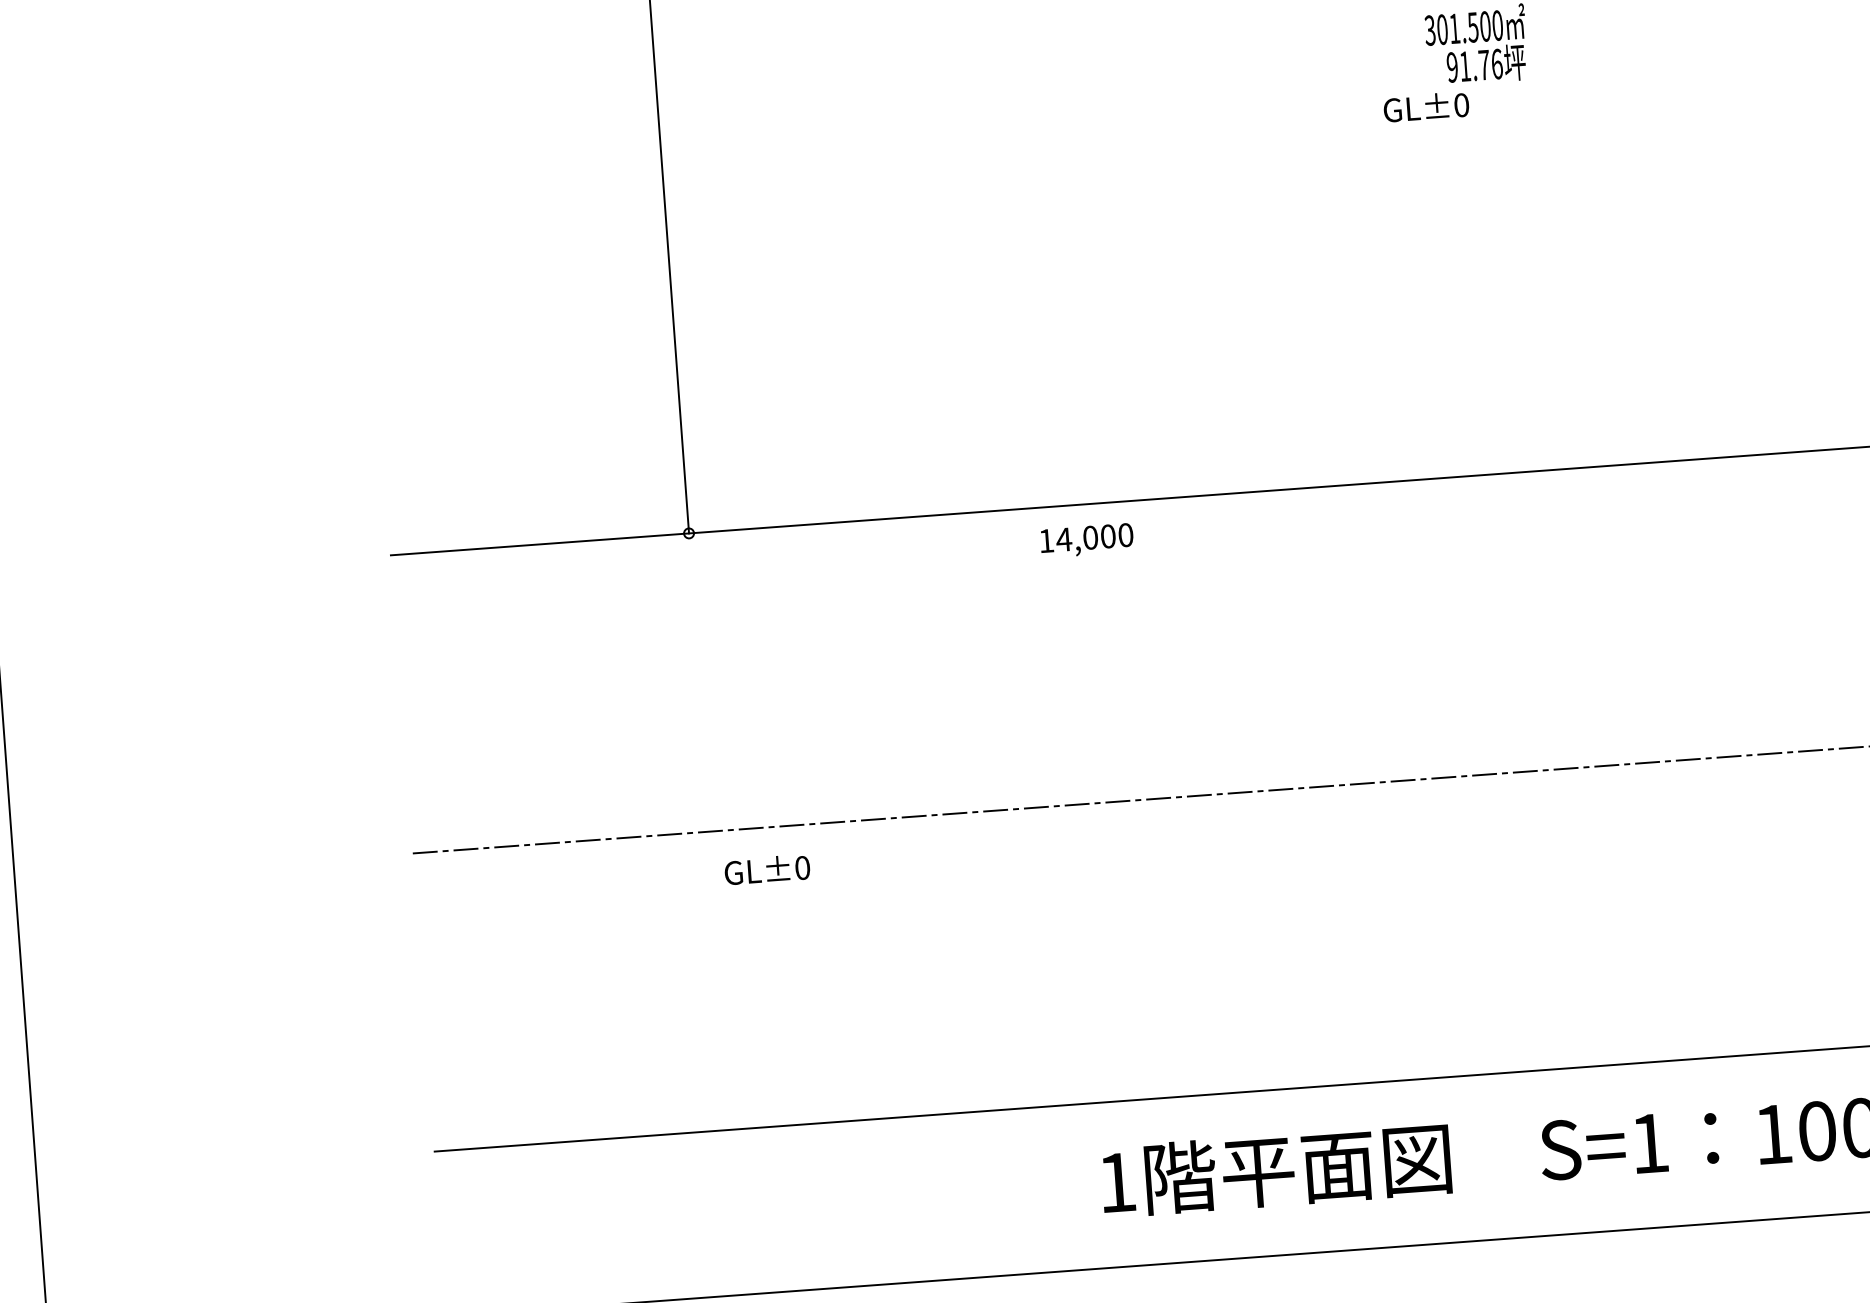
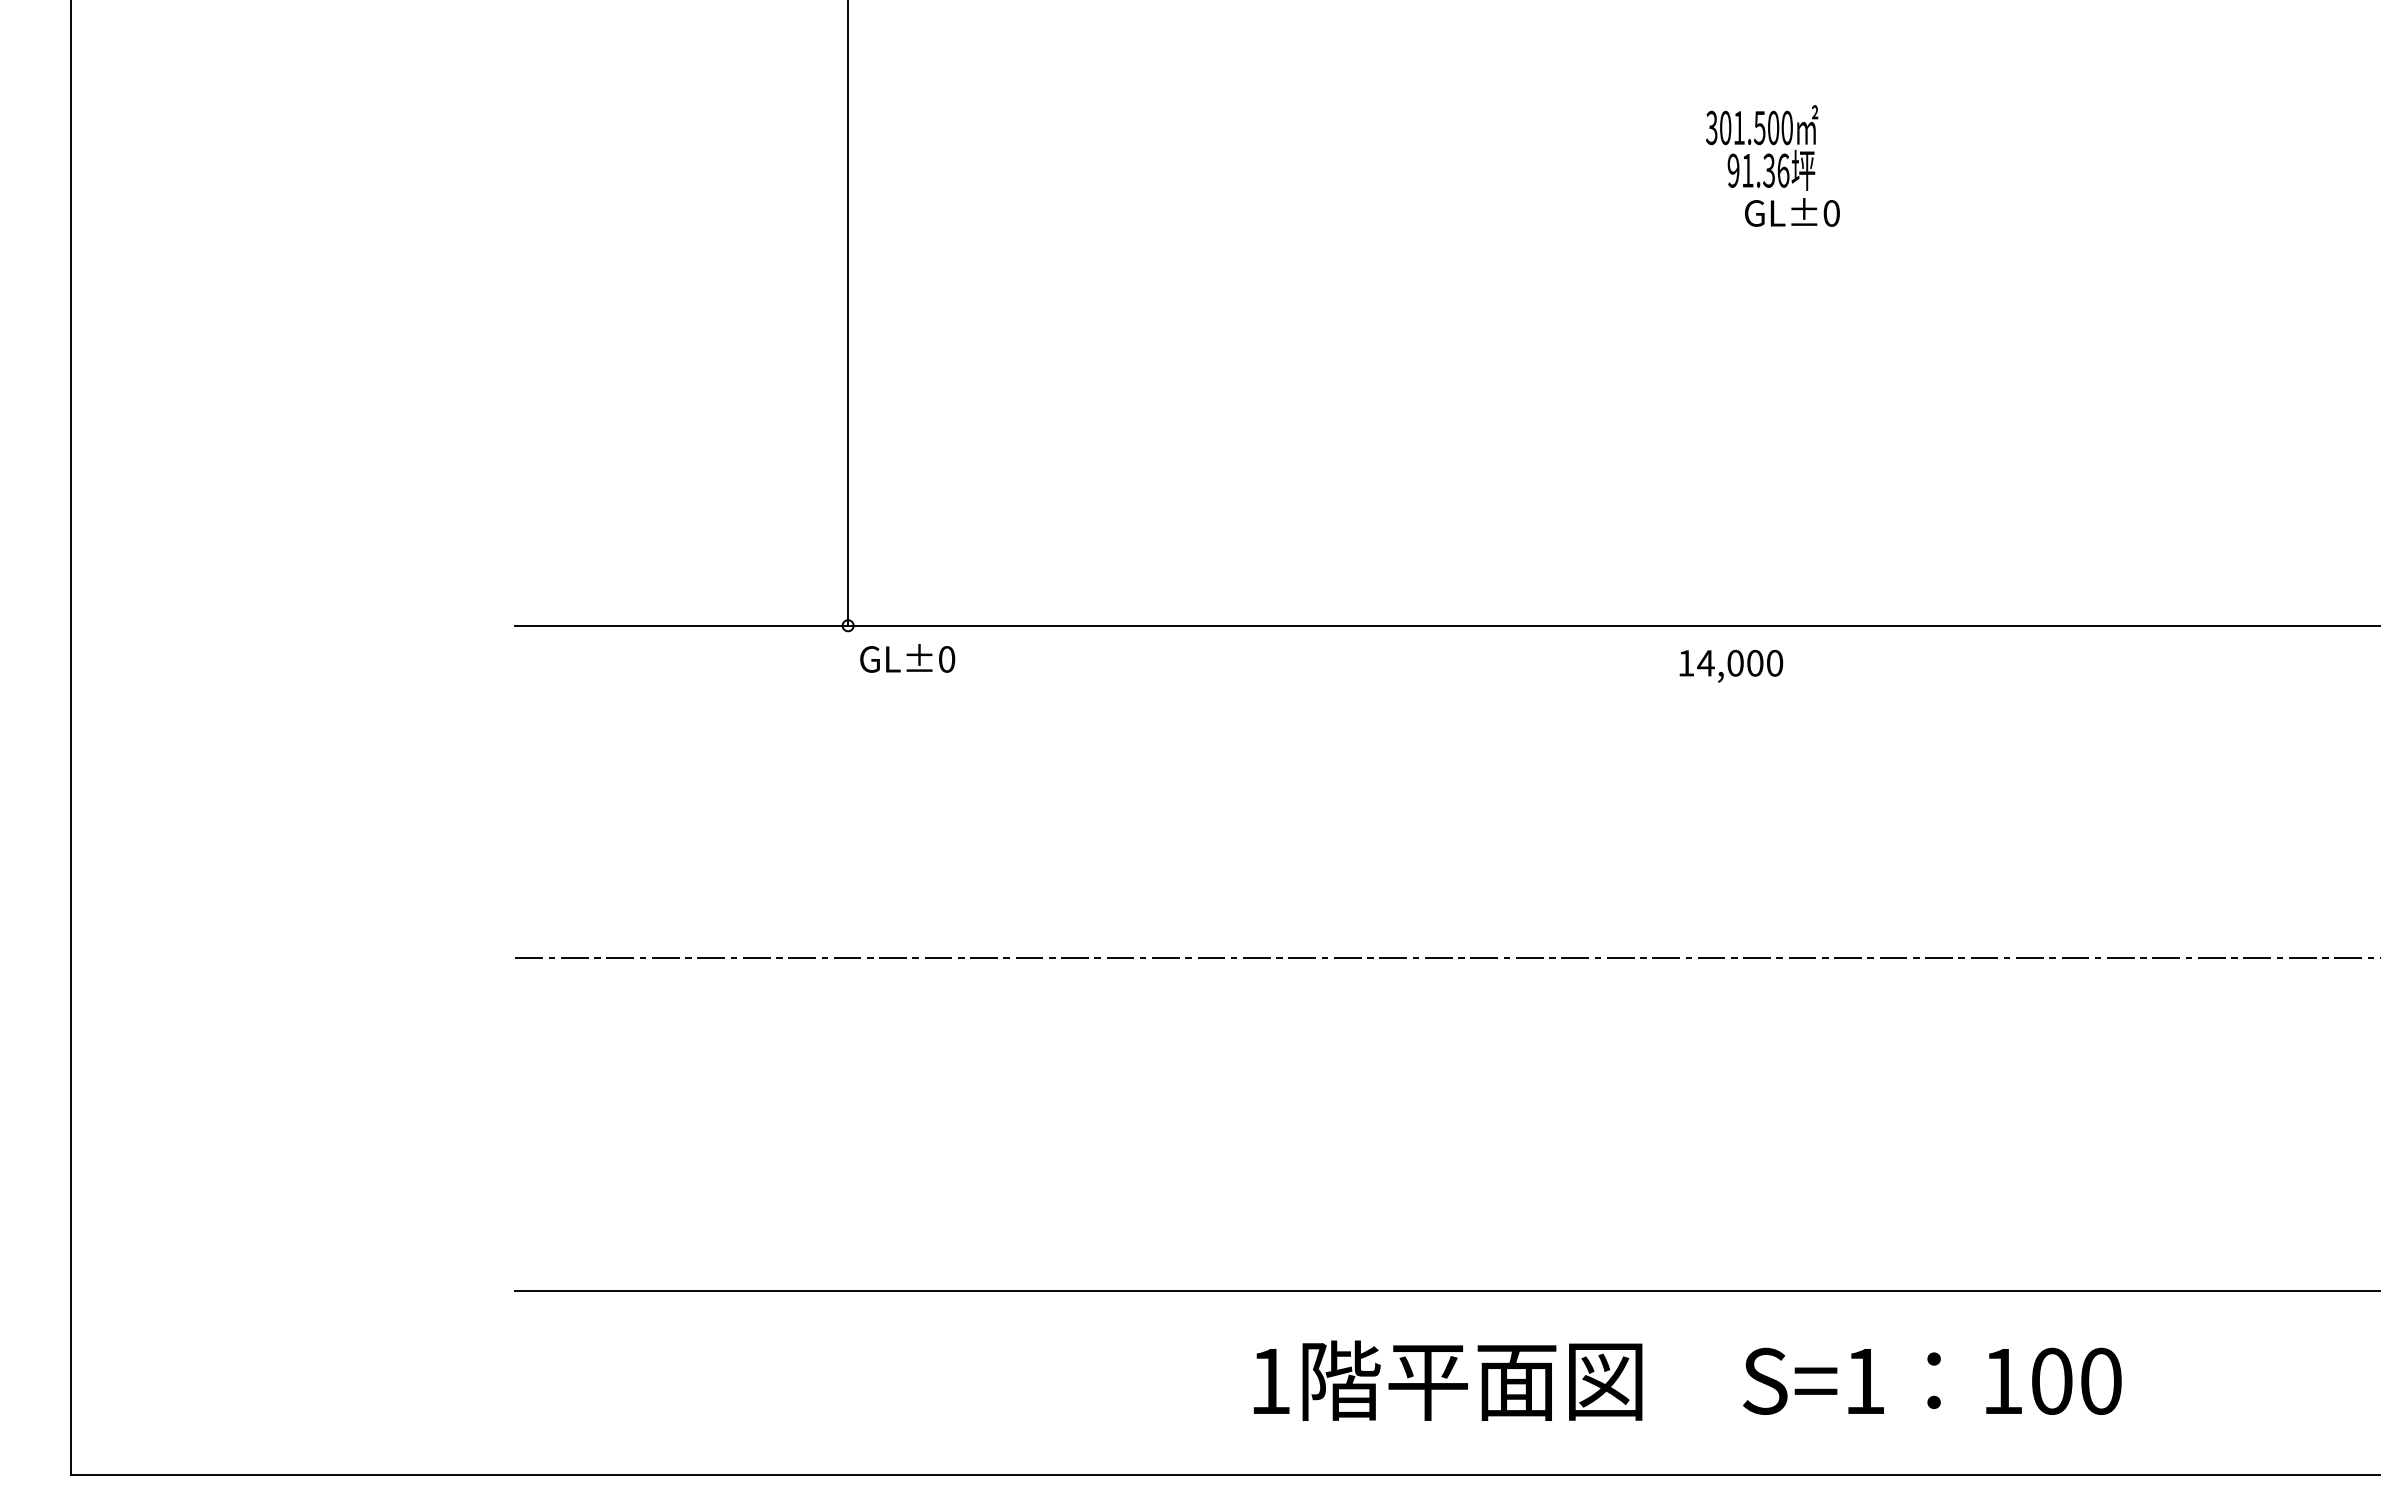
text: (1484, 64) -> (1769, 170), 91.76 -> 91.36
text: (1426, 107) -> (1792, 212), moved
text: (1087, 540) -> (1731, 666), moved
text: (767, 869) -> (907, 658), moved

